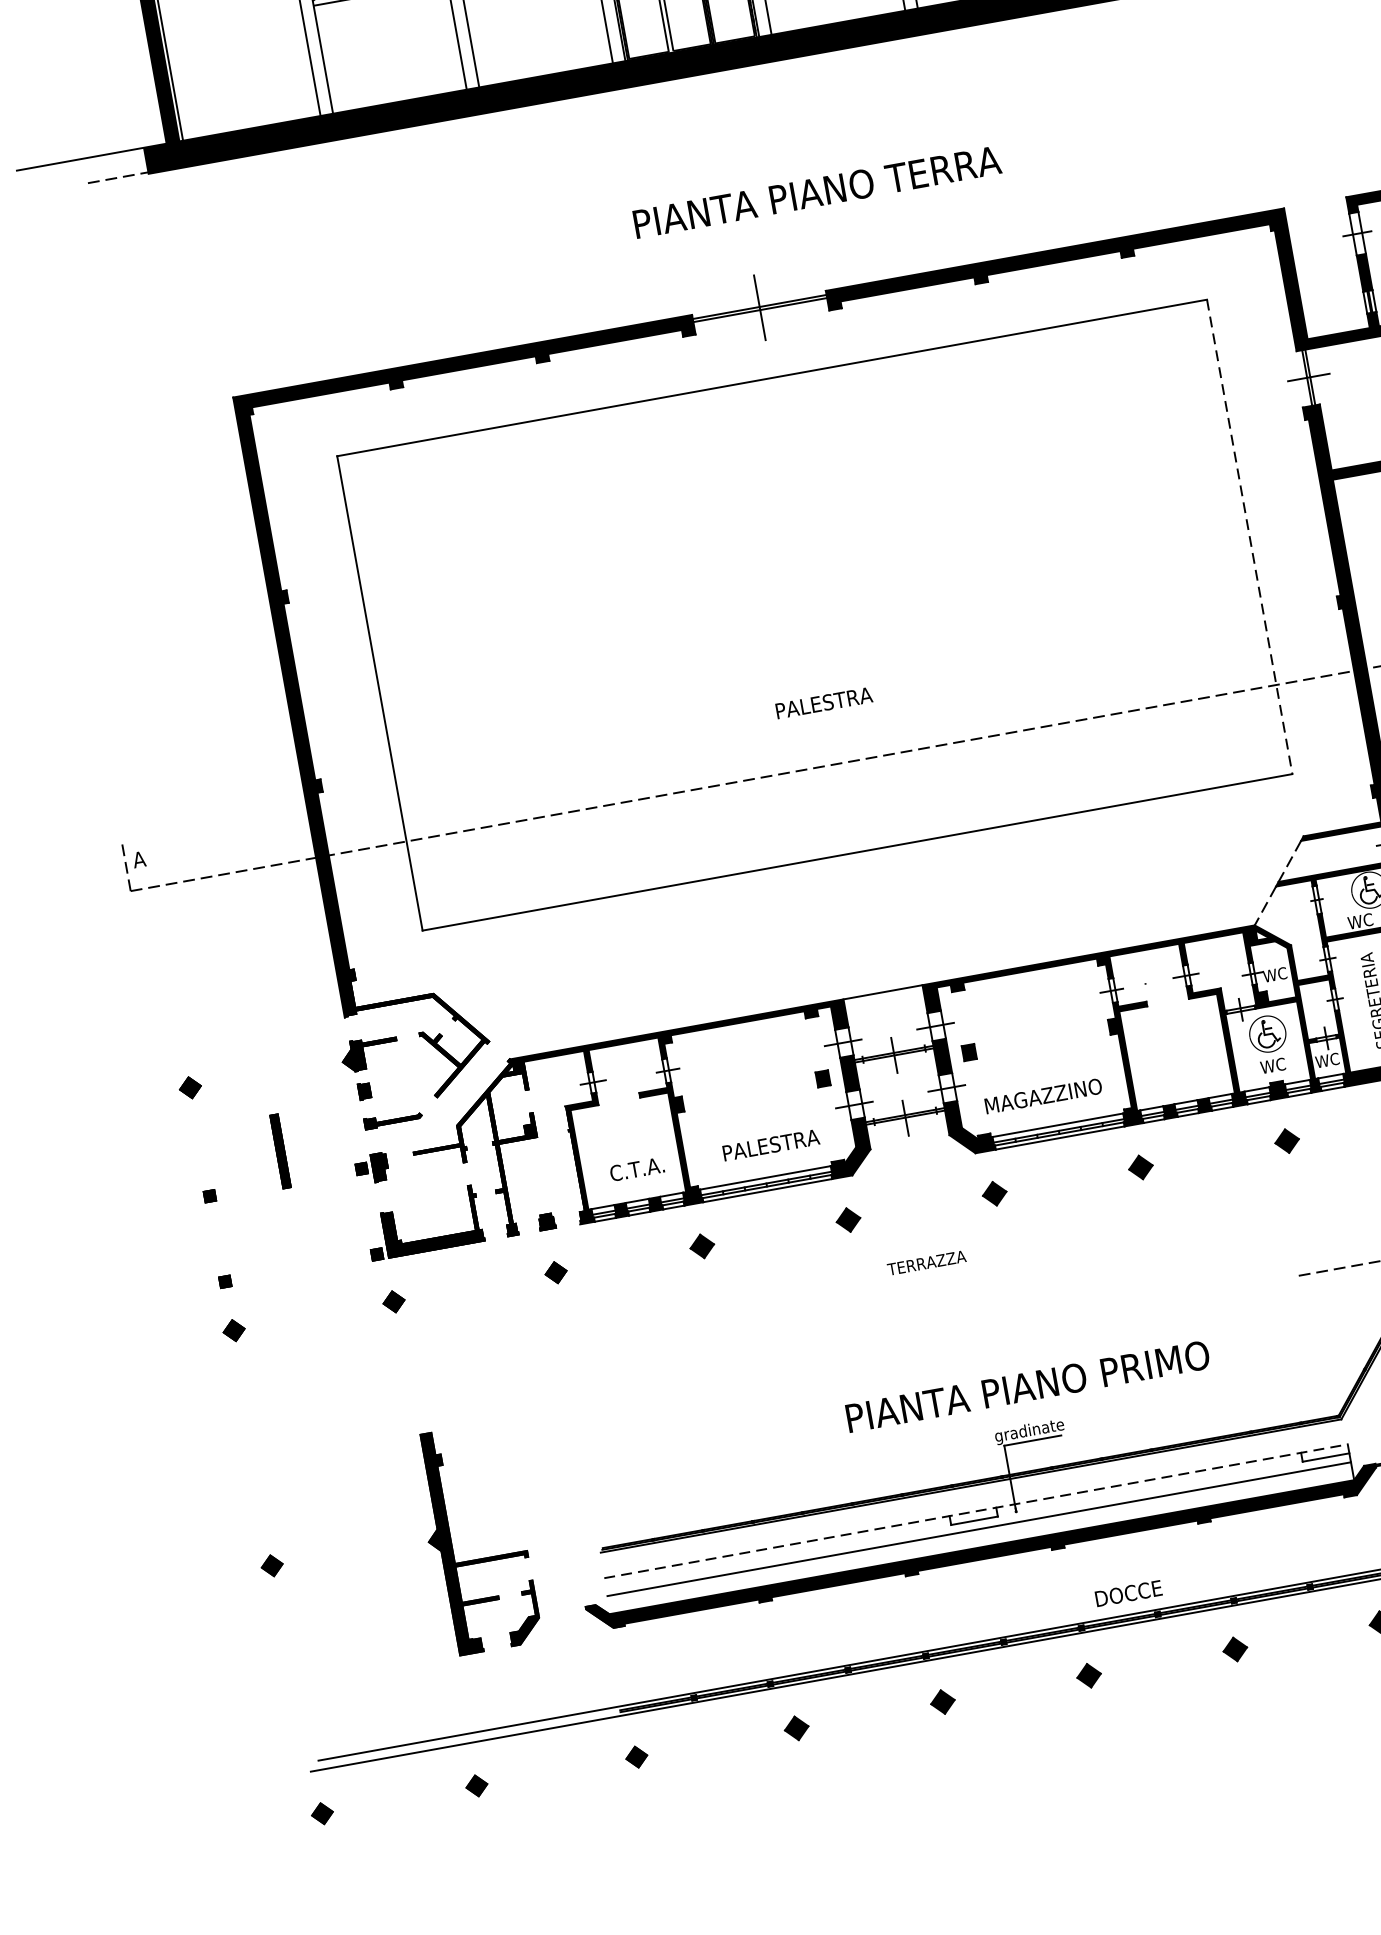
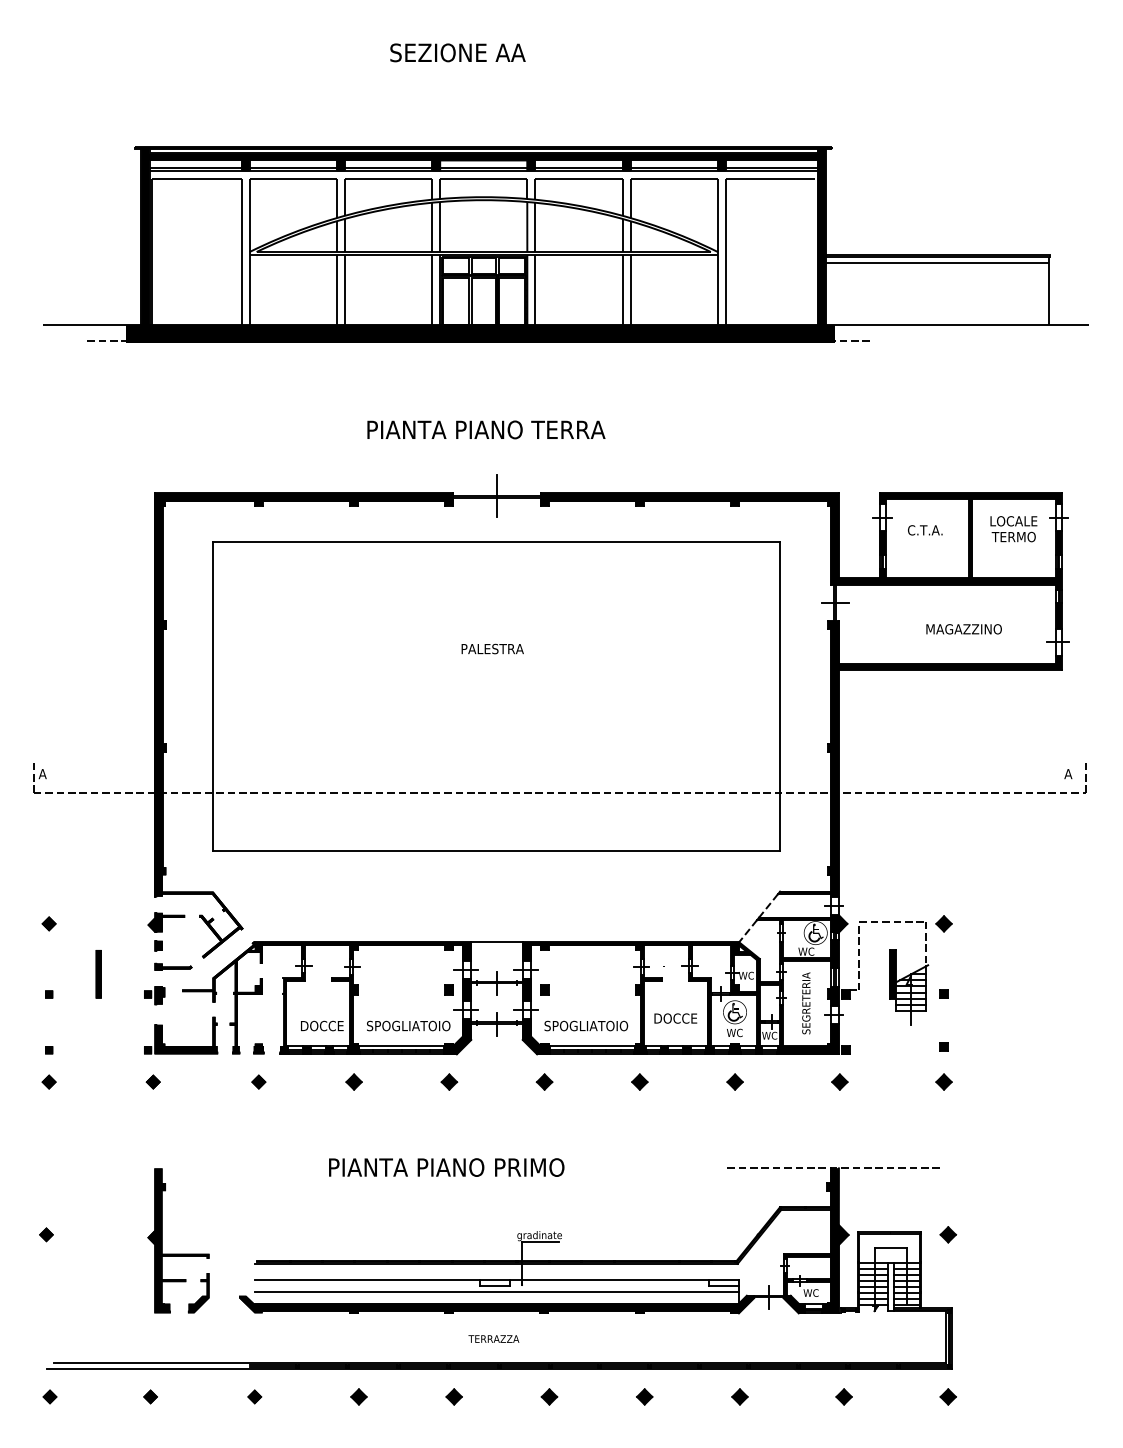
text: (817, 191) -> (486, 429), moved
line: (1250, 536) -> (780, 696), dashed -> solid
text: (823, 702) -> (492, 648), moved
text: (1043, 1095) -> (586, 1025), MAGAZZINO -> SPOGLIATOIO
text: (770, 1144) -> (408, 1025), PALESTRA -> SPOGLIATOIO
text: (638, 1168) -> (322, 1025), C.T.A. -> DOCCE
text: (926, 1262) -> (493, 1338), moved
text: (1027, 1386) -> (446, 1167), moved
line: (977, 1511) -> (497, 1280), dashed -> solid
text: (1128, 1593) -> (675, 1018), moved

